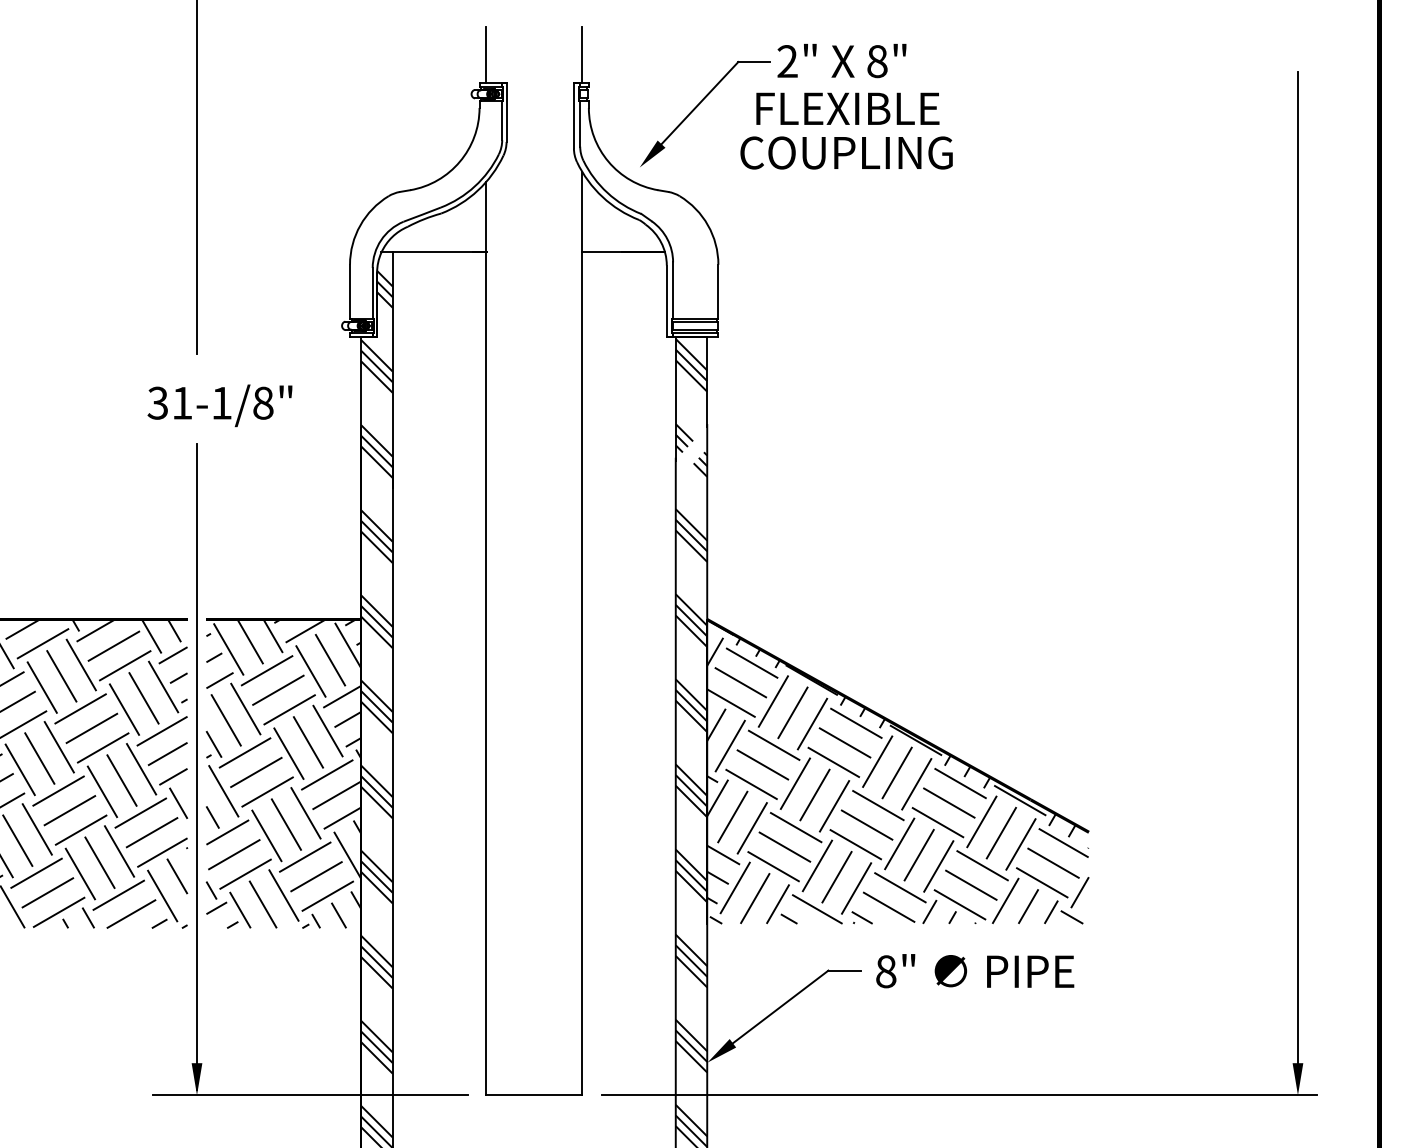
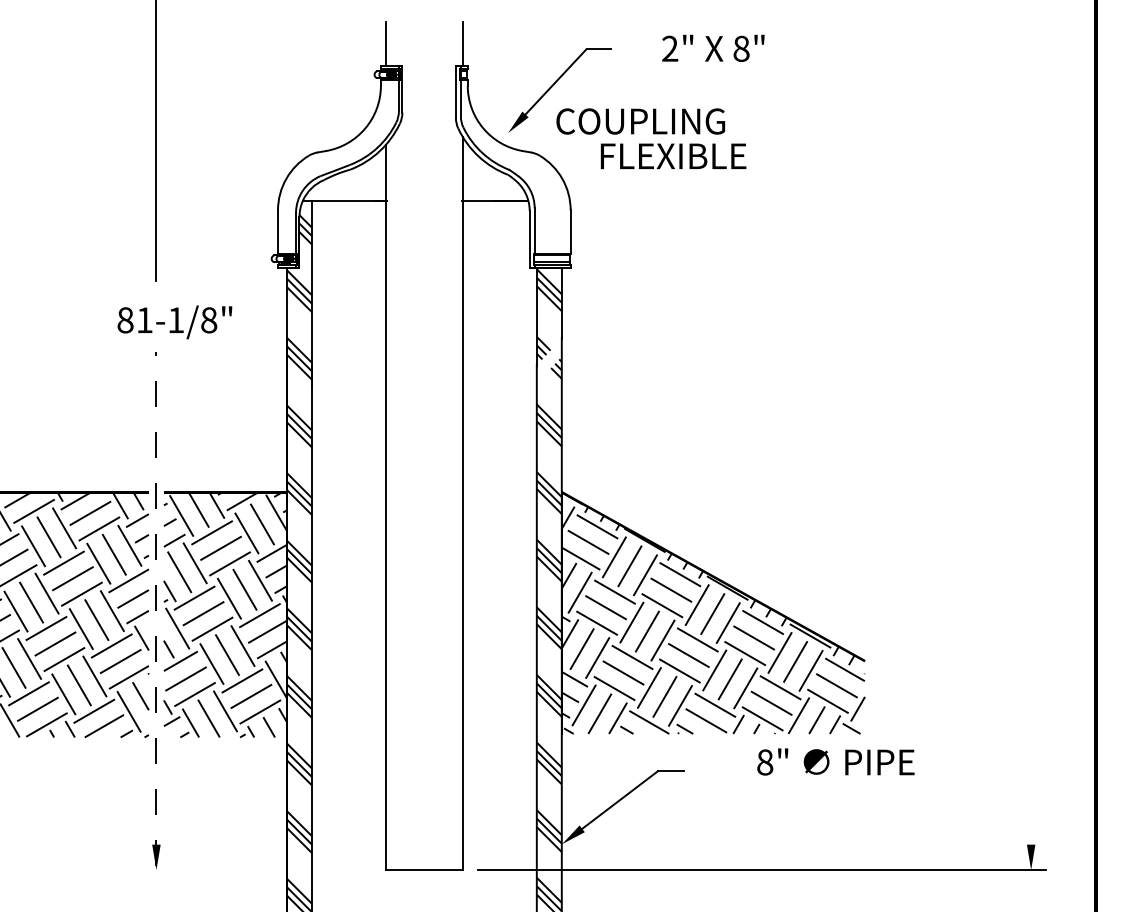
text: (841, 61) -> (712, 48), moved
text: (847, 108) -> (673, 156), moved
text: (846, 152) -> (640, 121), moved
text: (157, 402) -> (125, 319), 31-1/8" -> 81-1/8"
line: (1297, 567) -> (1030, 450), removed
line: (197, 766) -> (156, 608), solid -> dashed
text: (975, 971) -> (836, 762), moved
line: (309, 1095) -> (245, 870), removed

